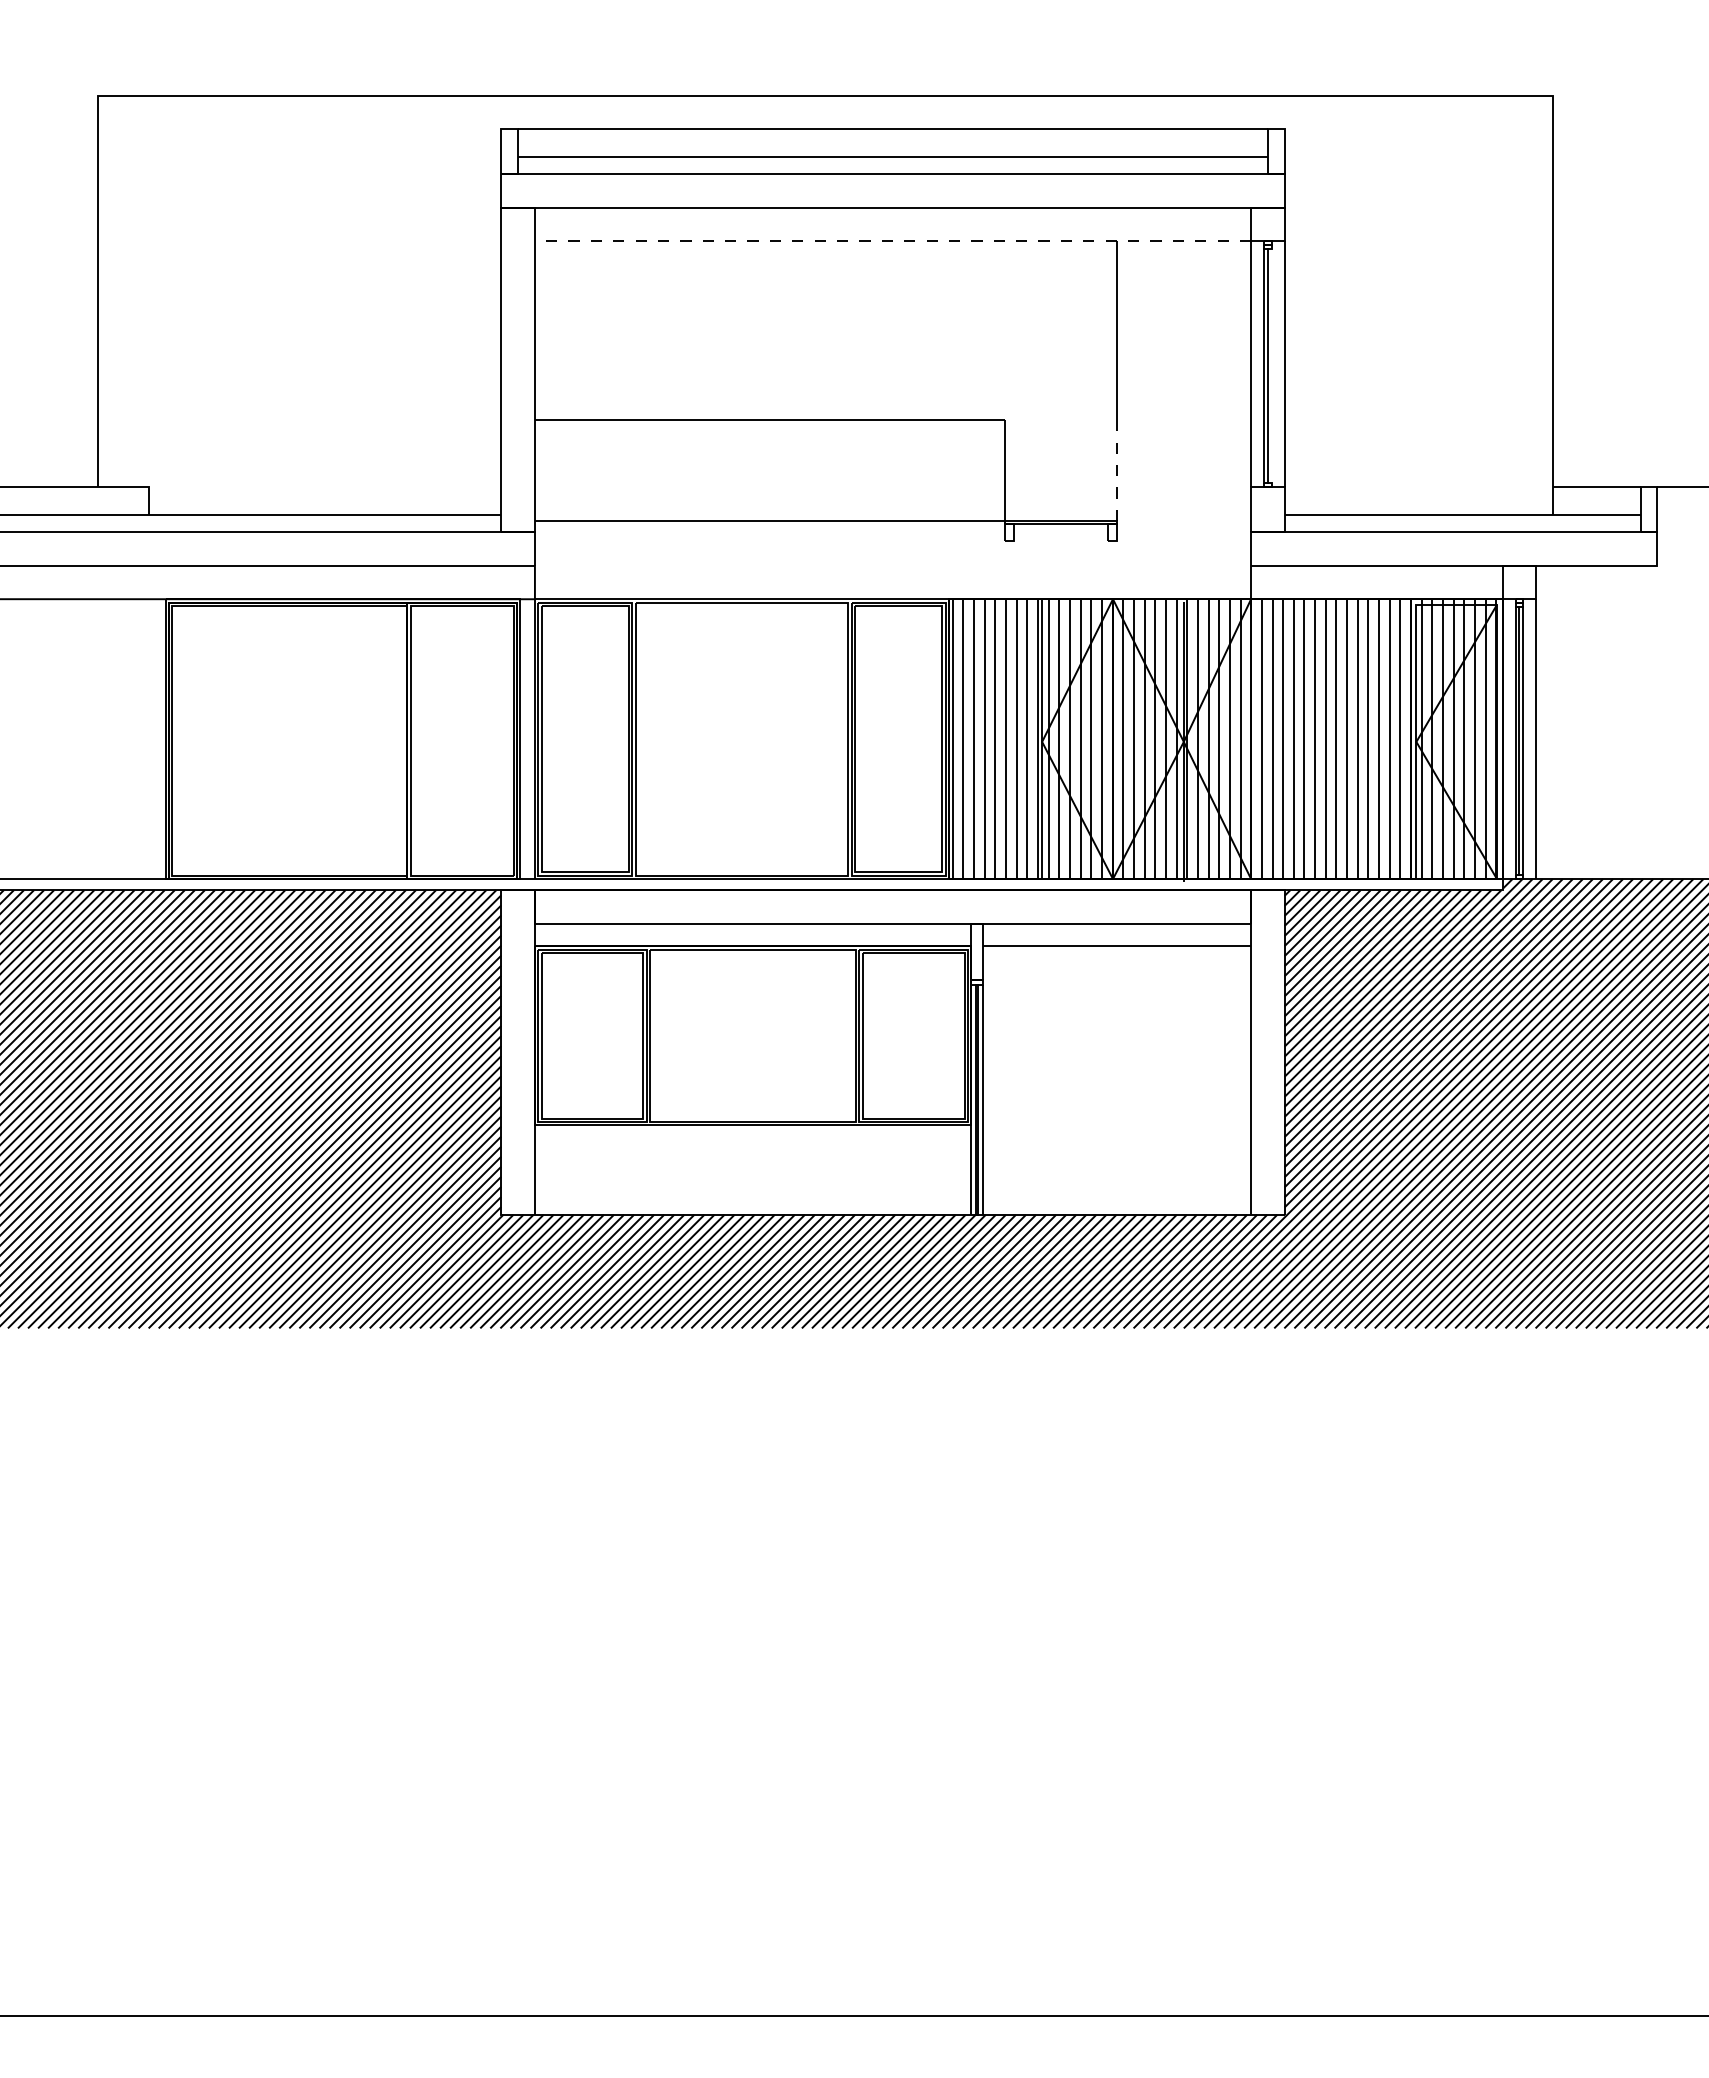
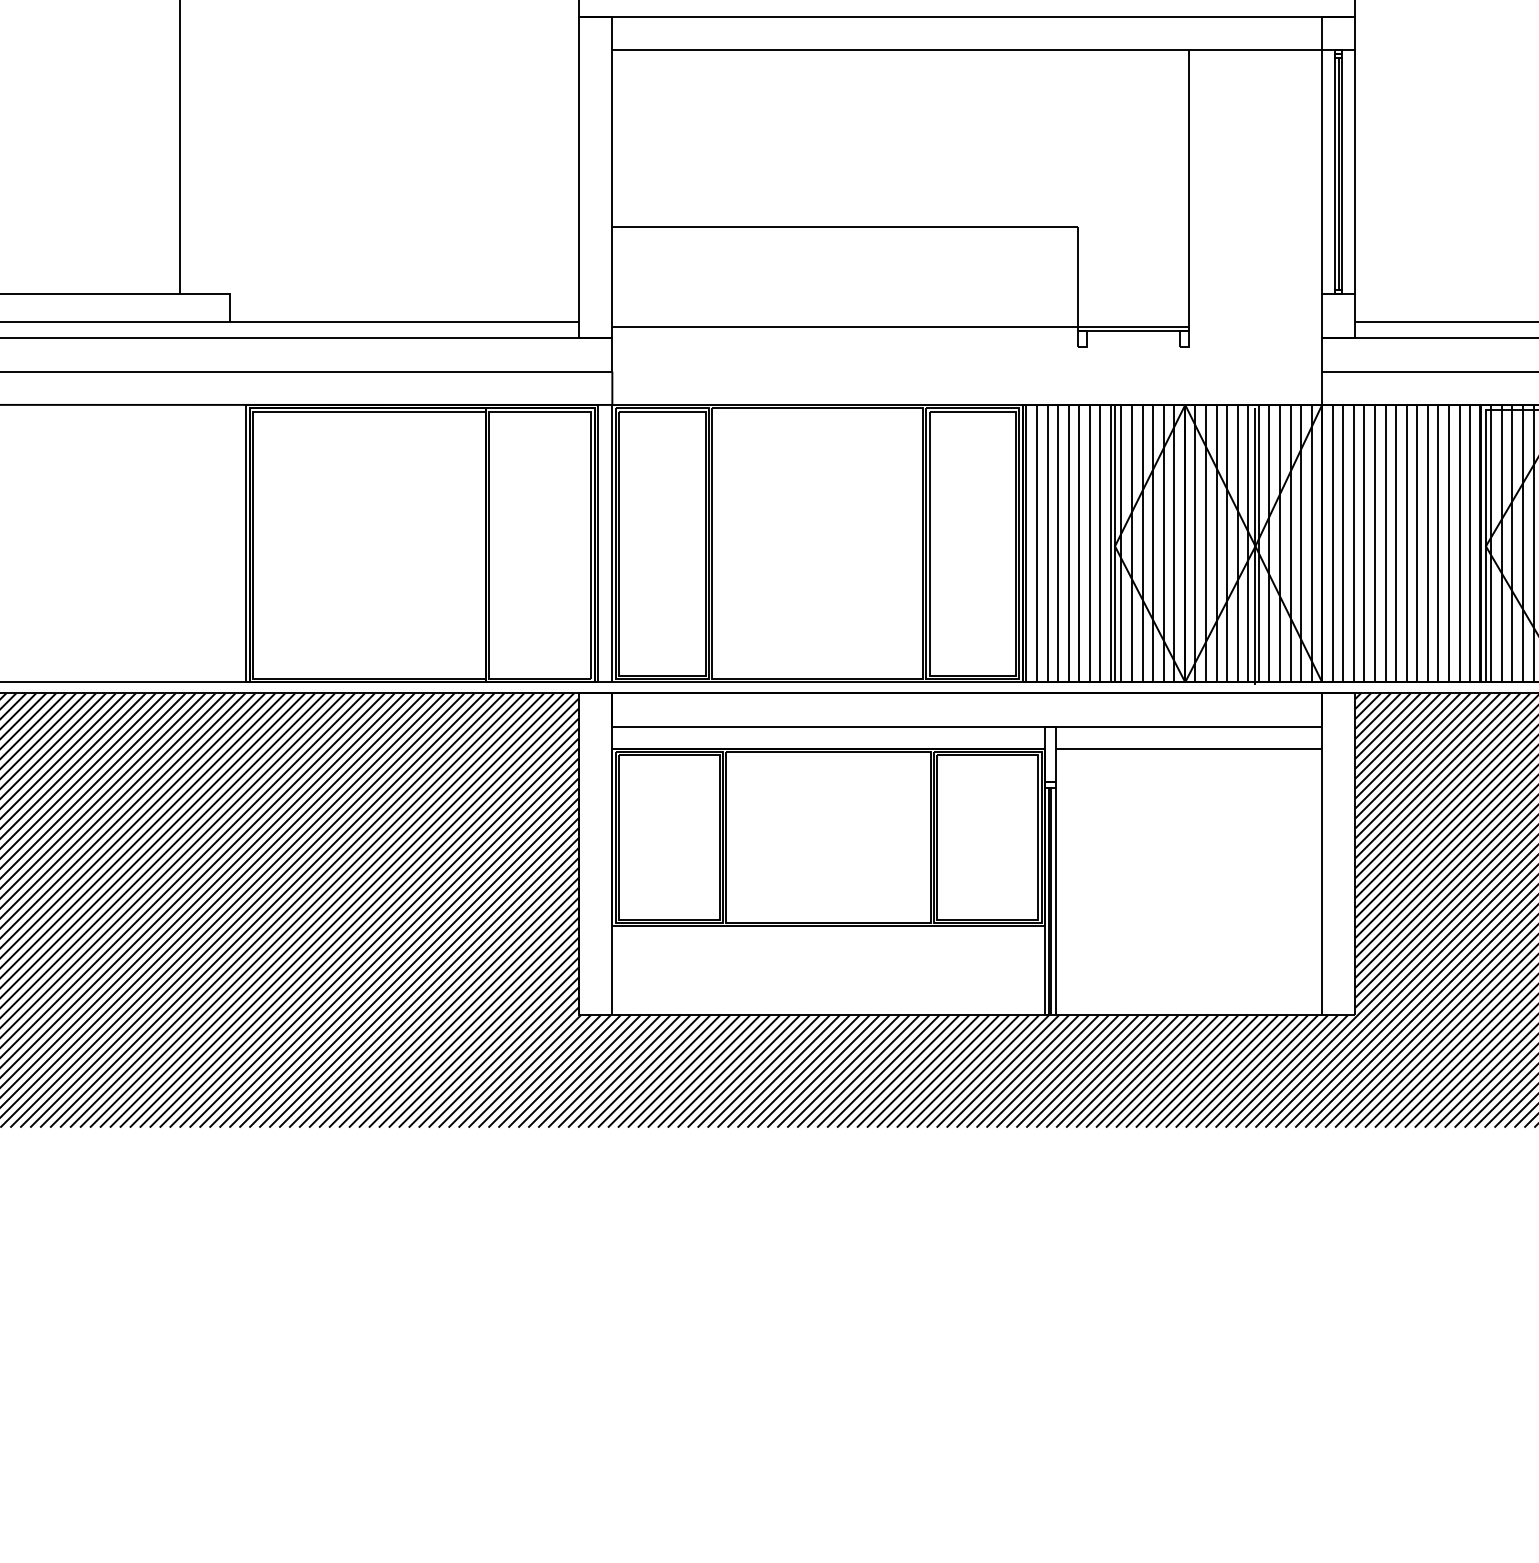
line: (892, 241) -> (966, 50), dashed -> solid
line: (1271, 365) -> (1342, 173), added
line: (1116, 470) -> (1188, 277), dashed -> solid

